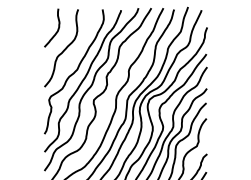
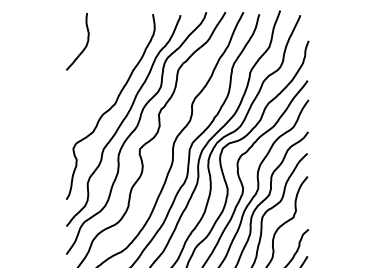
curve: (63, 49) -> (94, 73), removed

